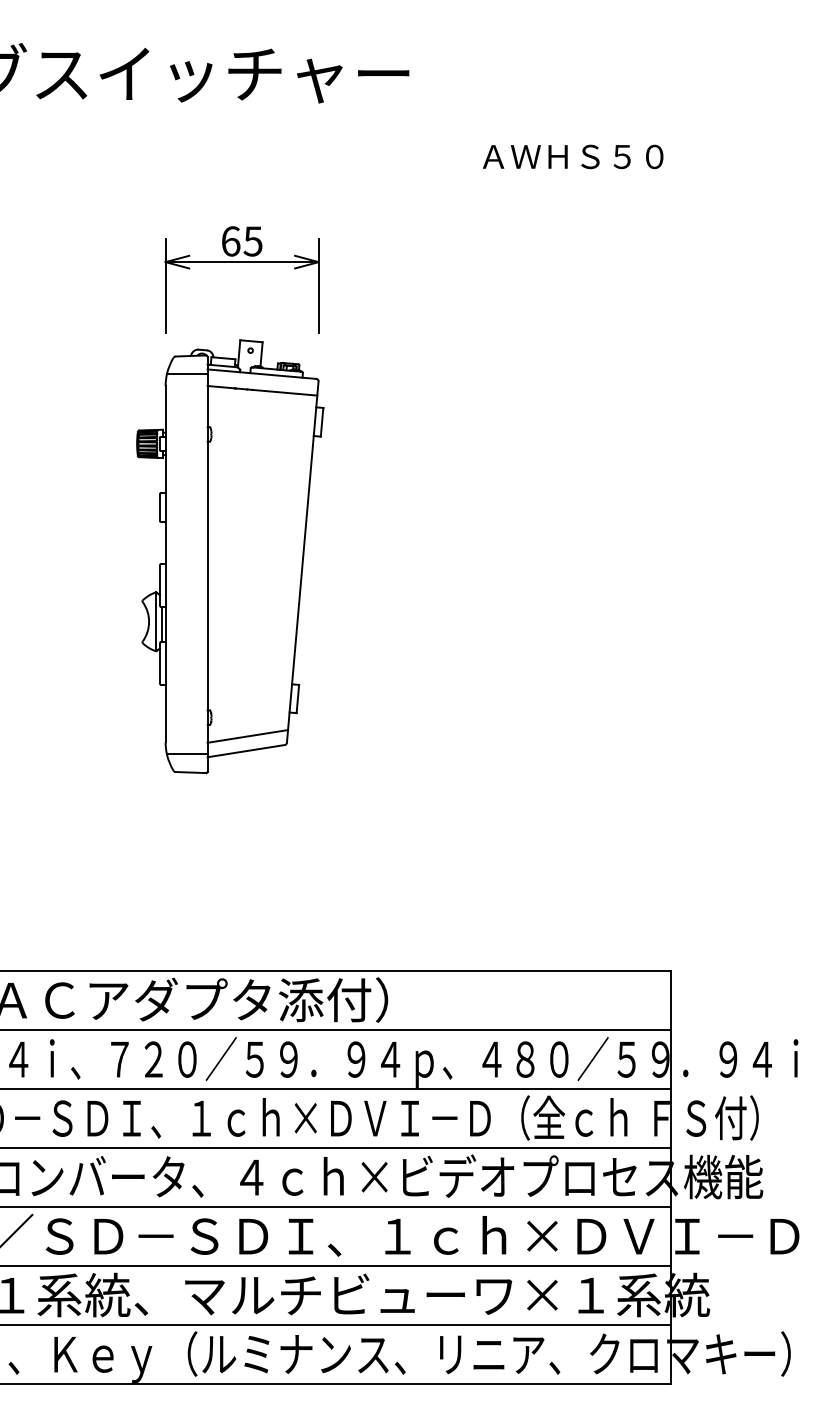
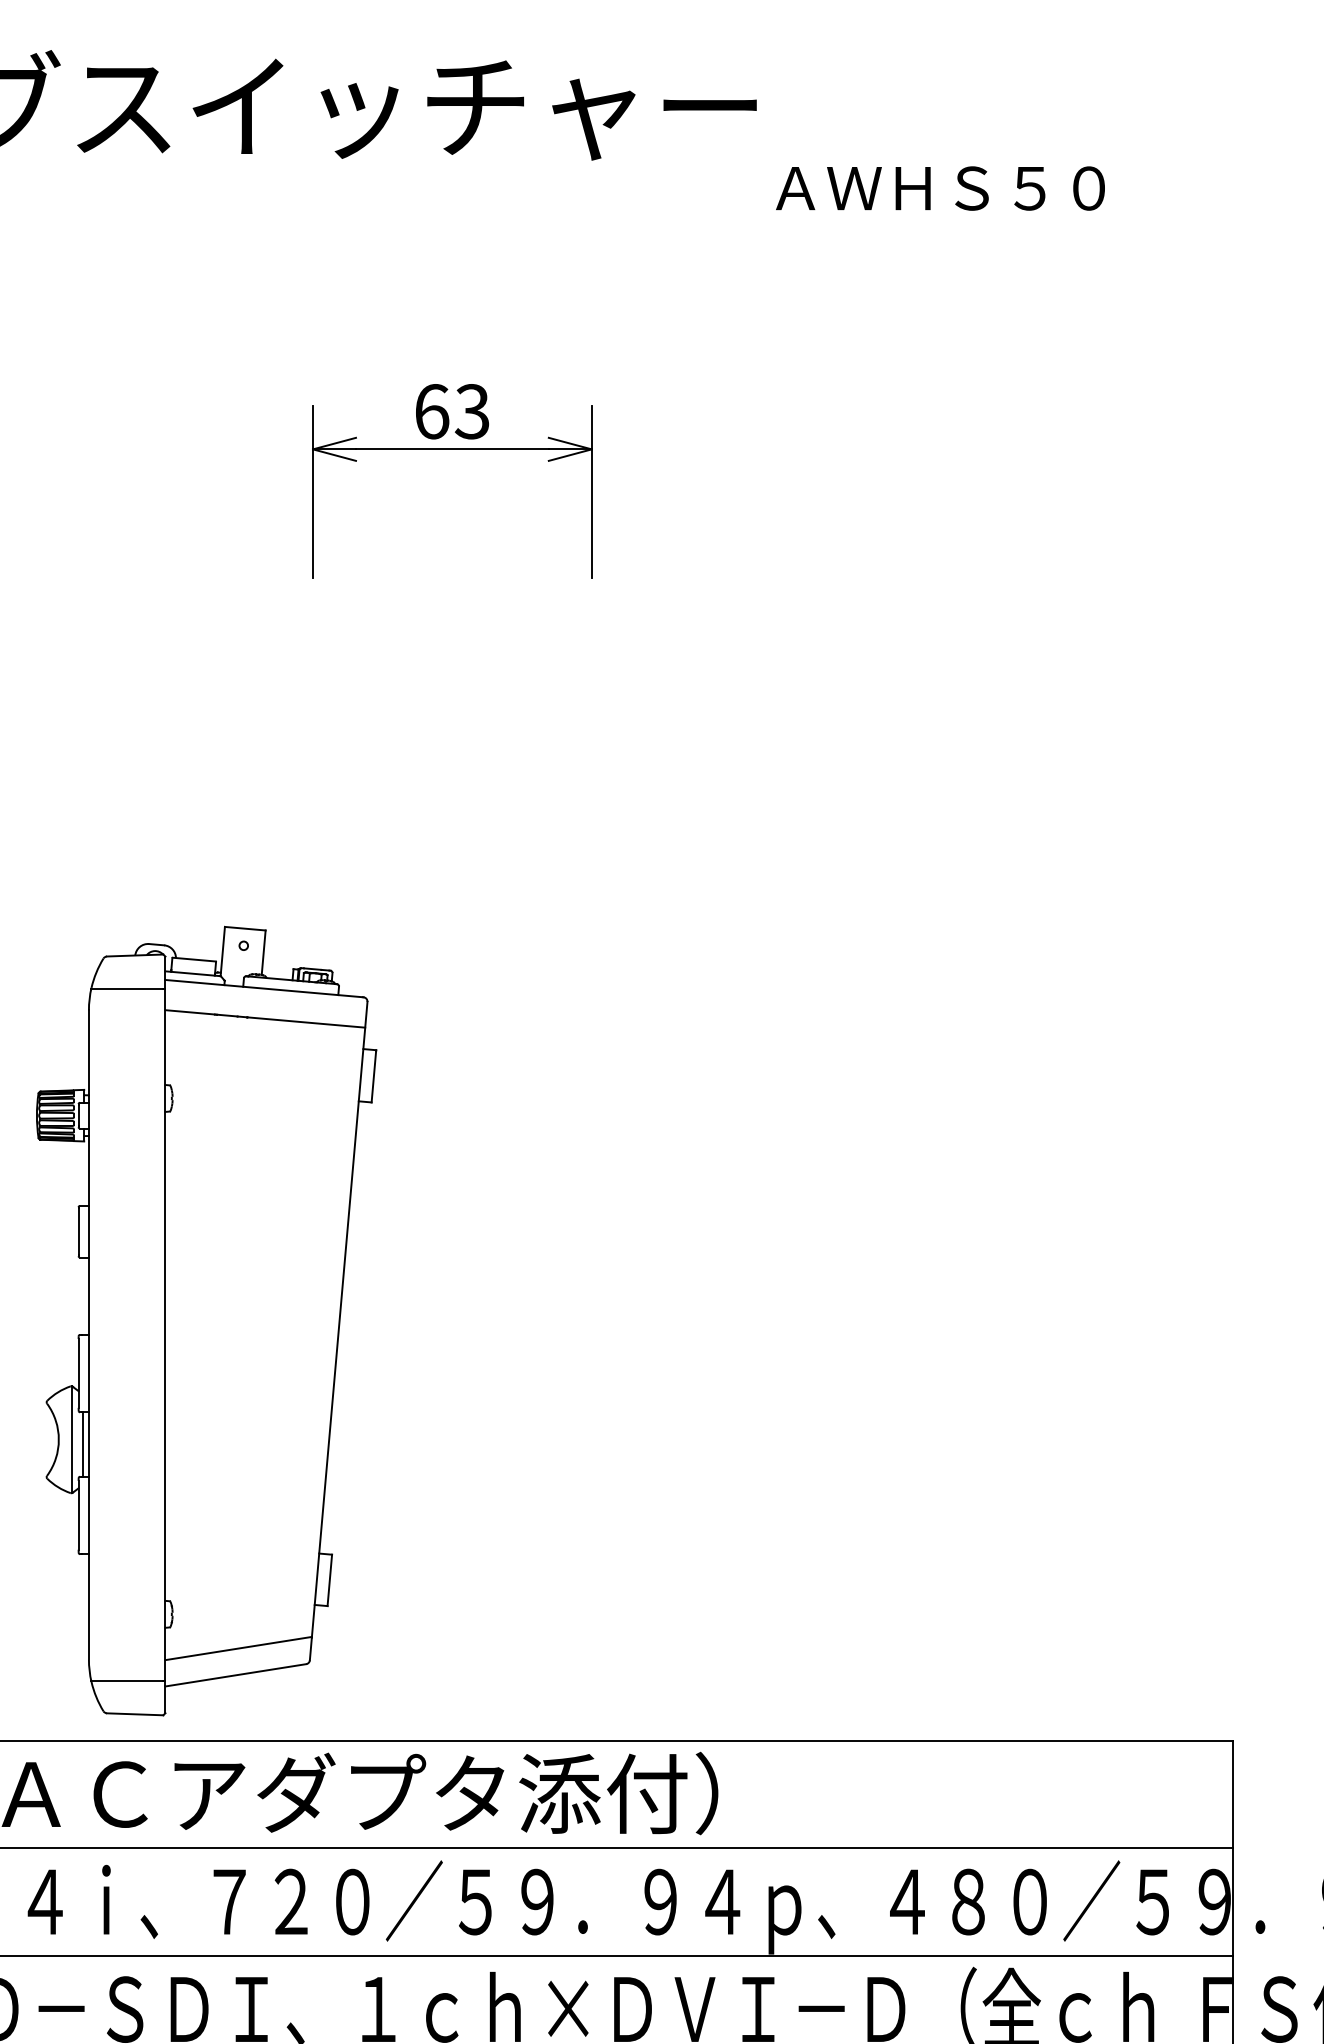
text: (572, 156) -> (939, 187), moved
text: (253, 241) -> (473, 411), 65 -> 63
part: (230, 556) -> (207, 1320), moved

